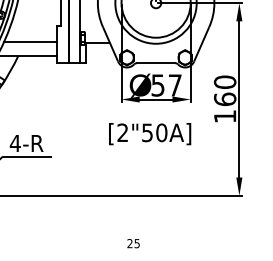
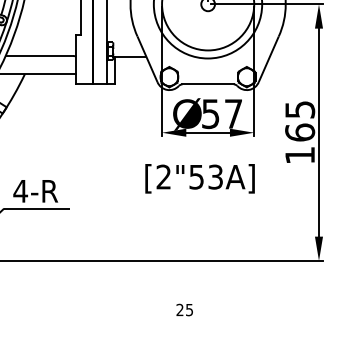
text: (225, 81) -> (300, 108), 160 -> 165
text: (161, 132) -> (215, 176), [2"50A] -> [2"53A]
text: (133, 243) -> (184, 309), moved

